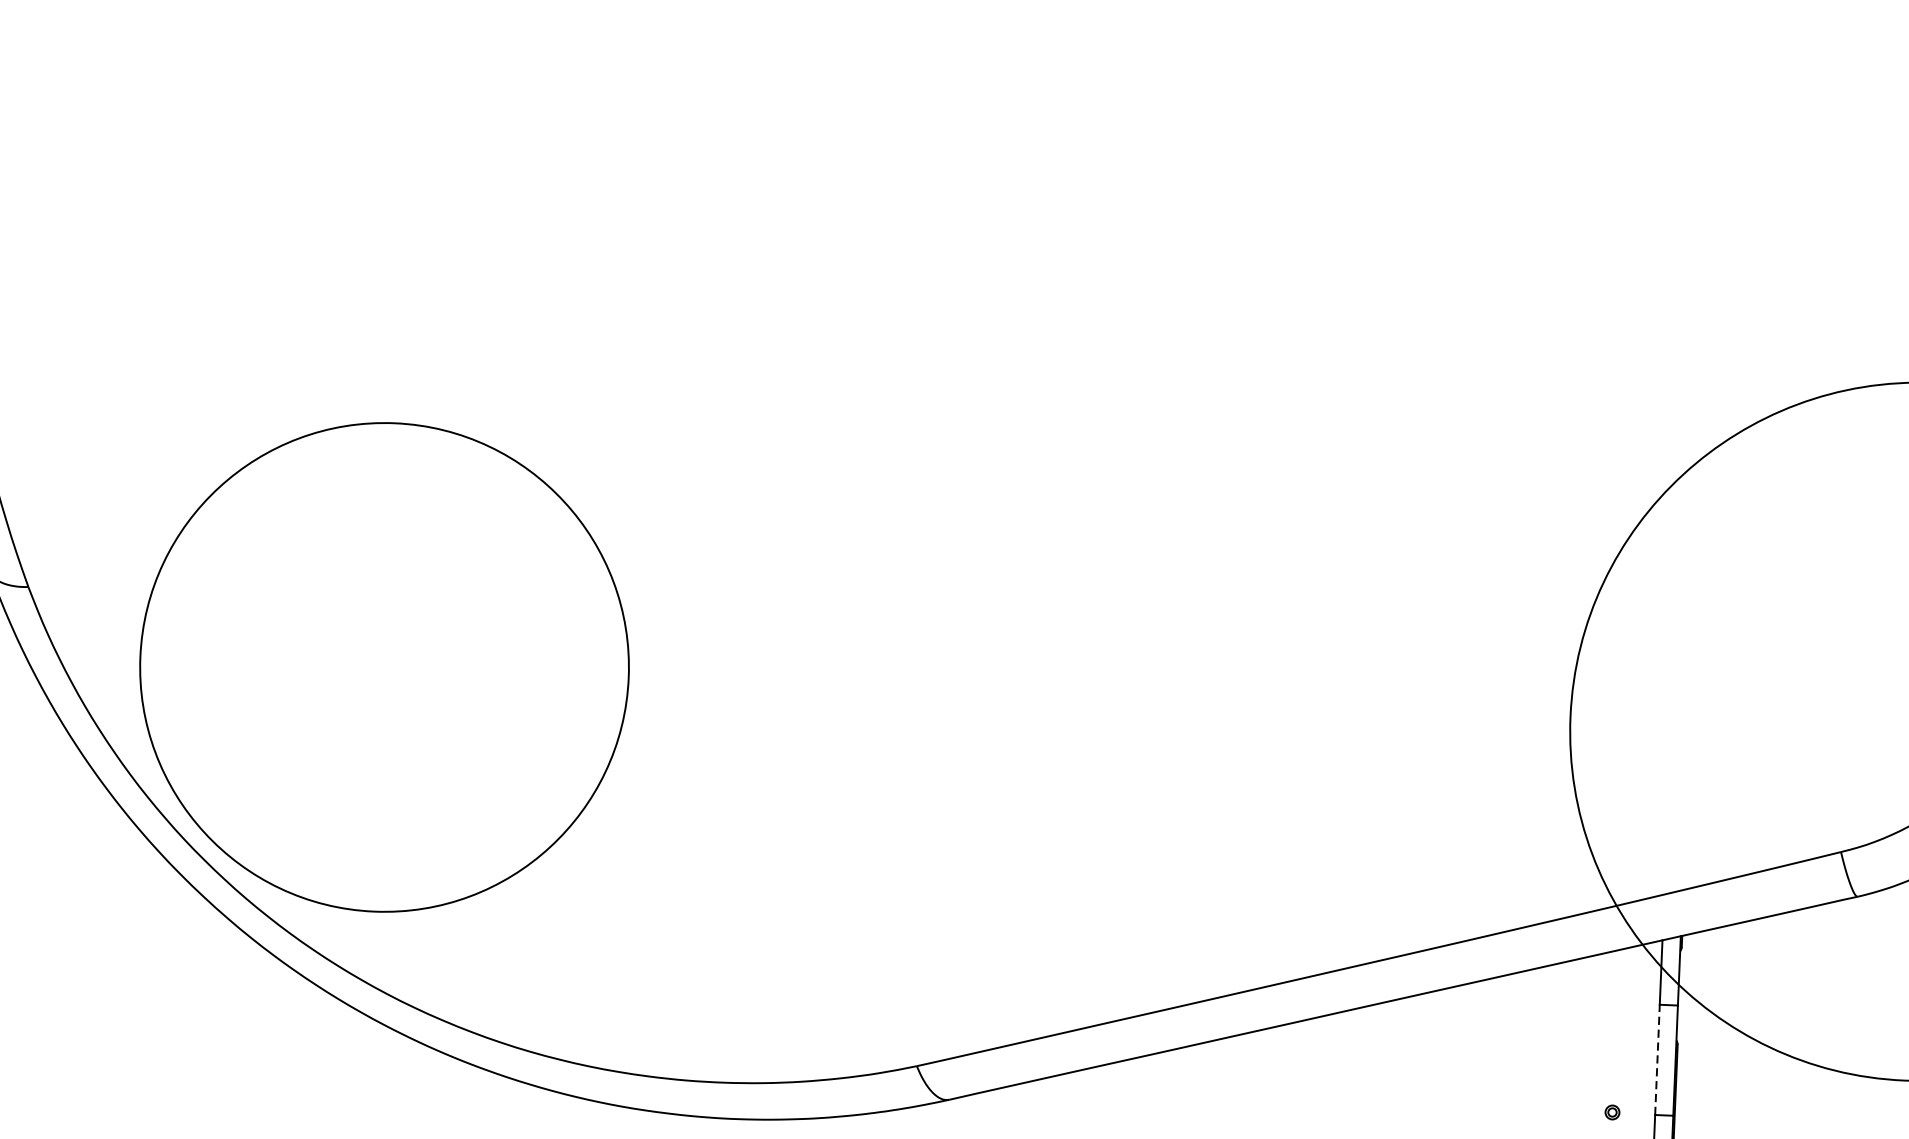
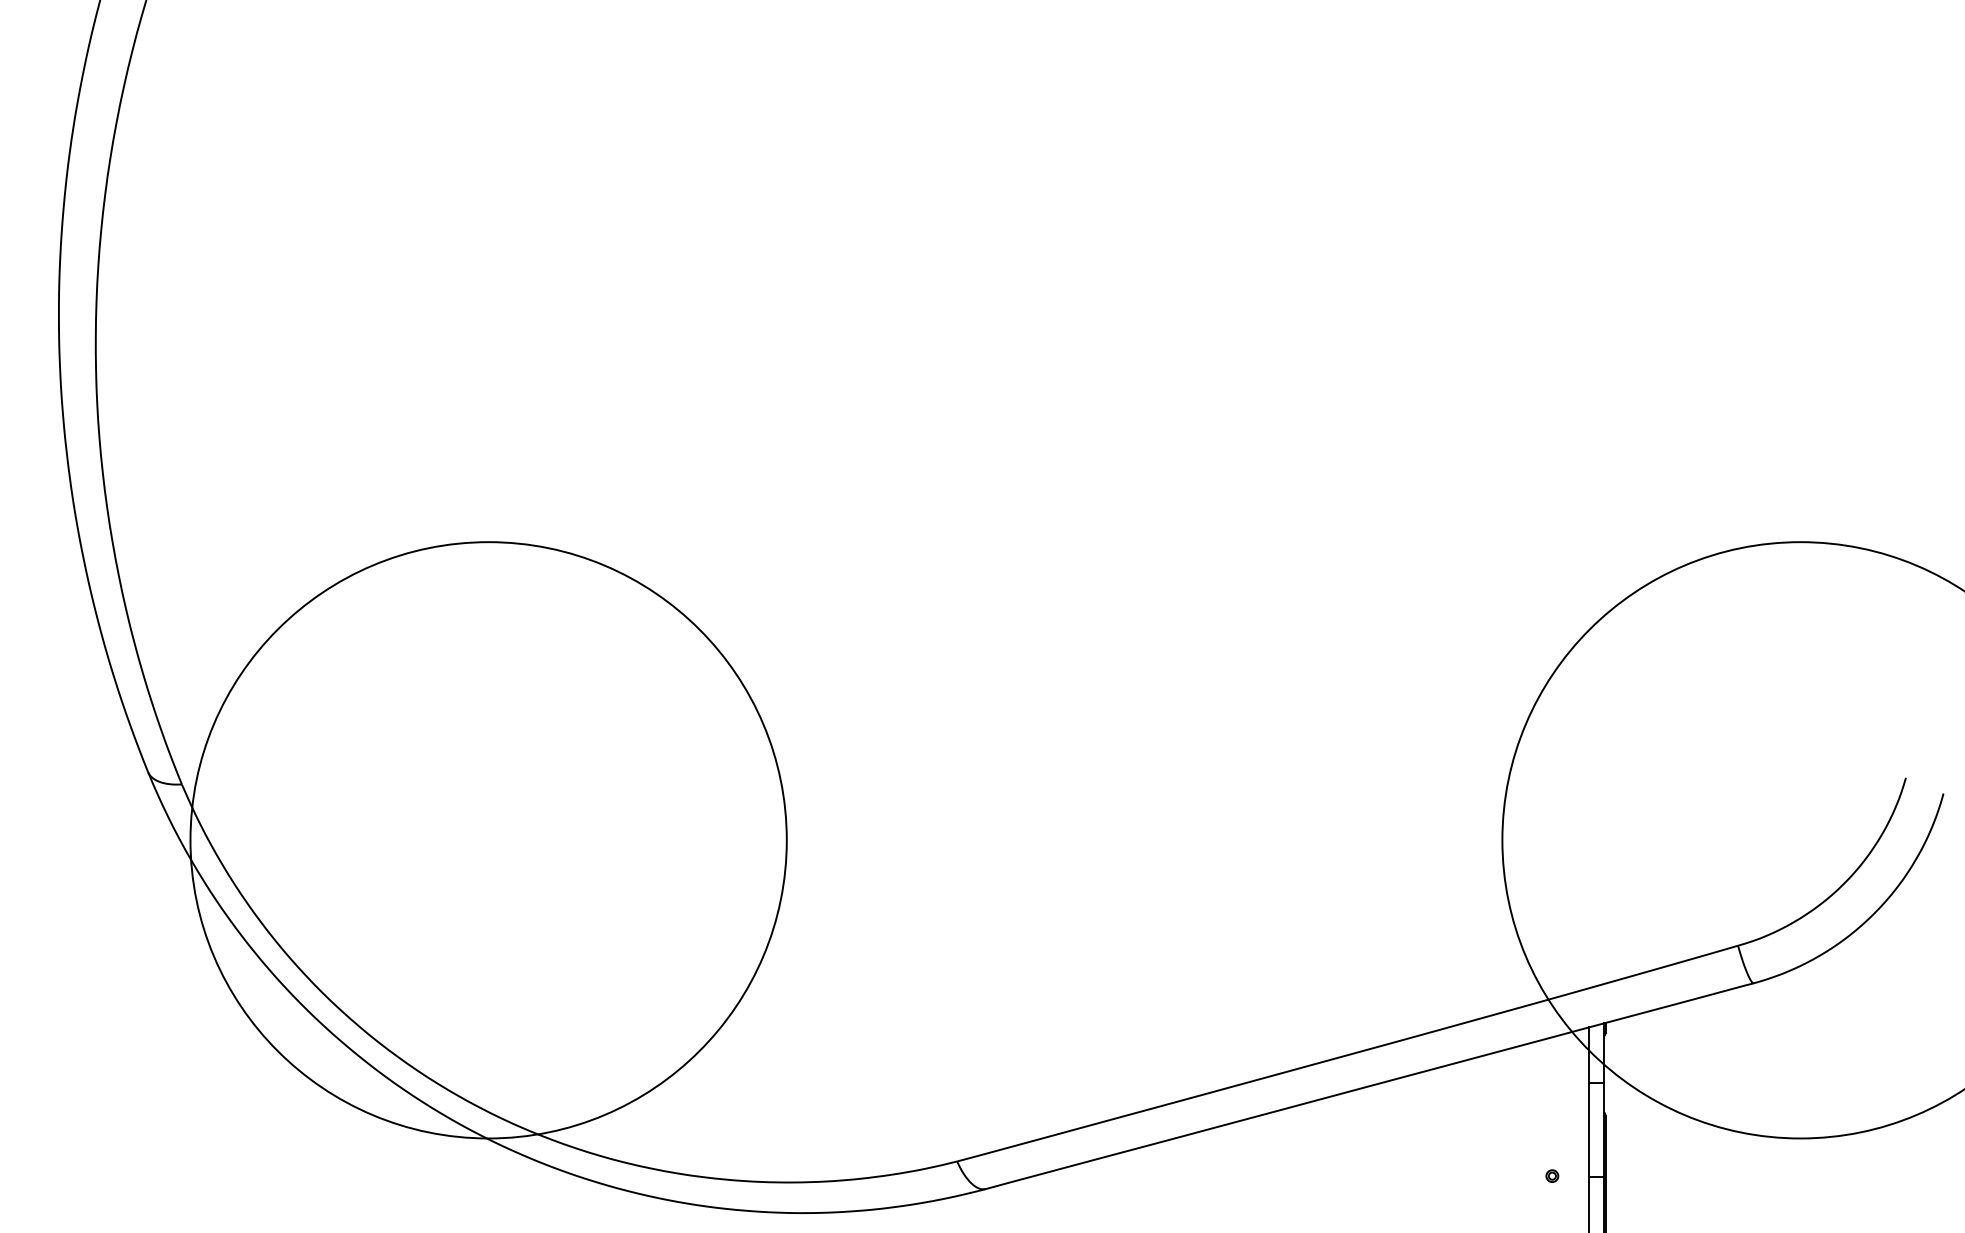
circle: (384, 667) -> (488, 840), size x1.43
line: (1657, 1059) -> (1588, 1129), dashed -> solid

